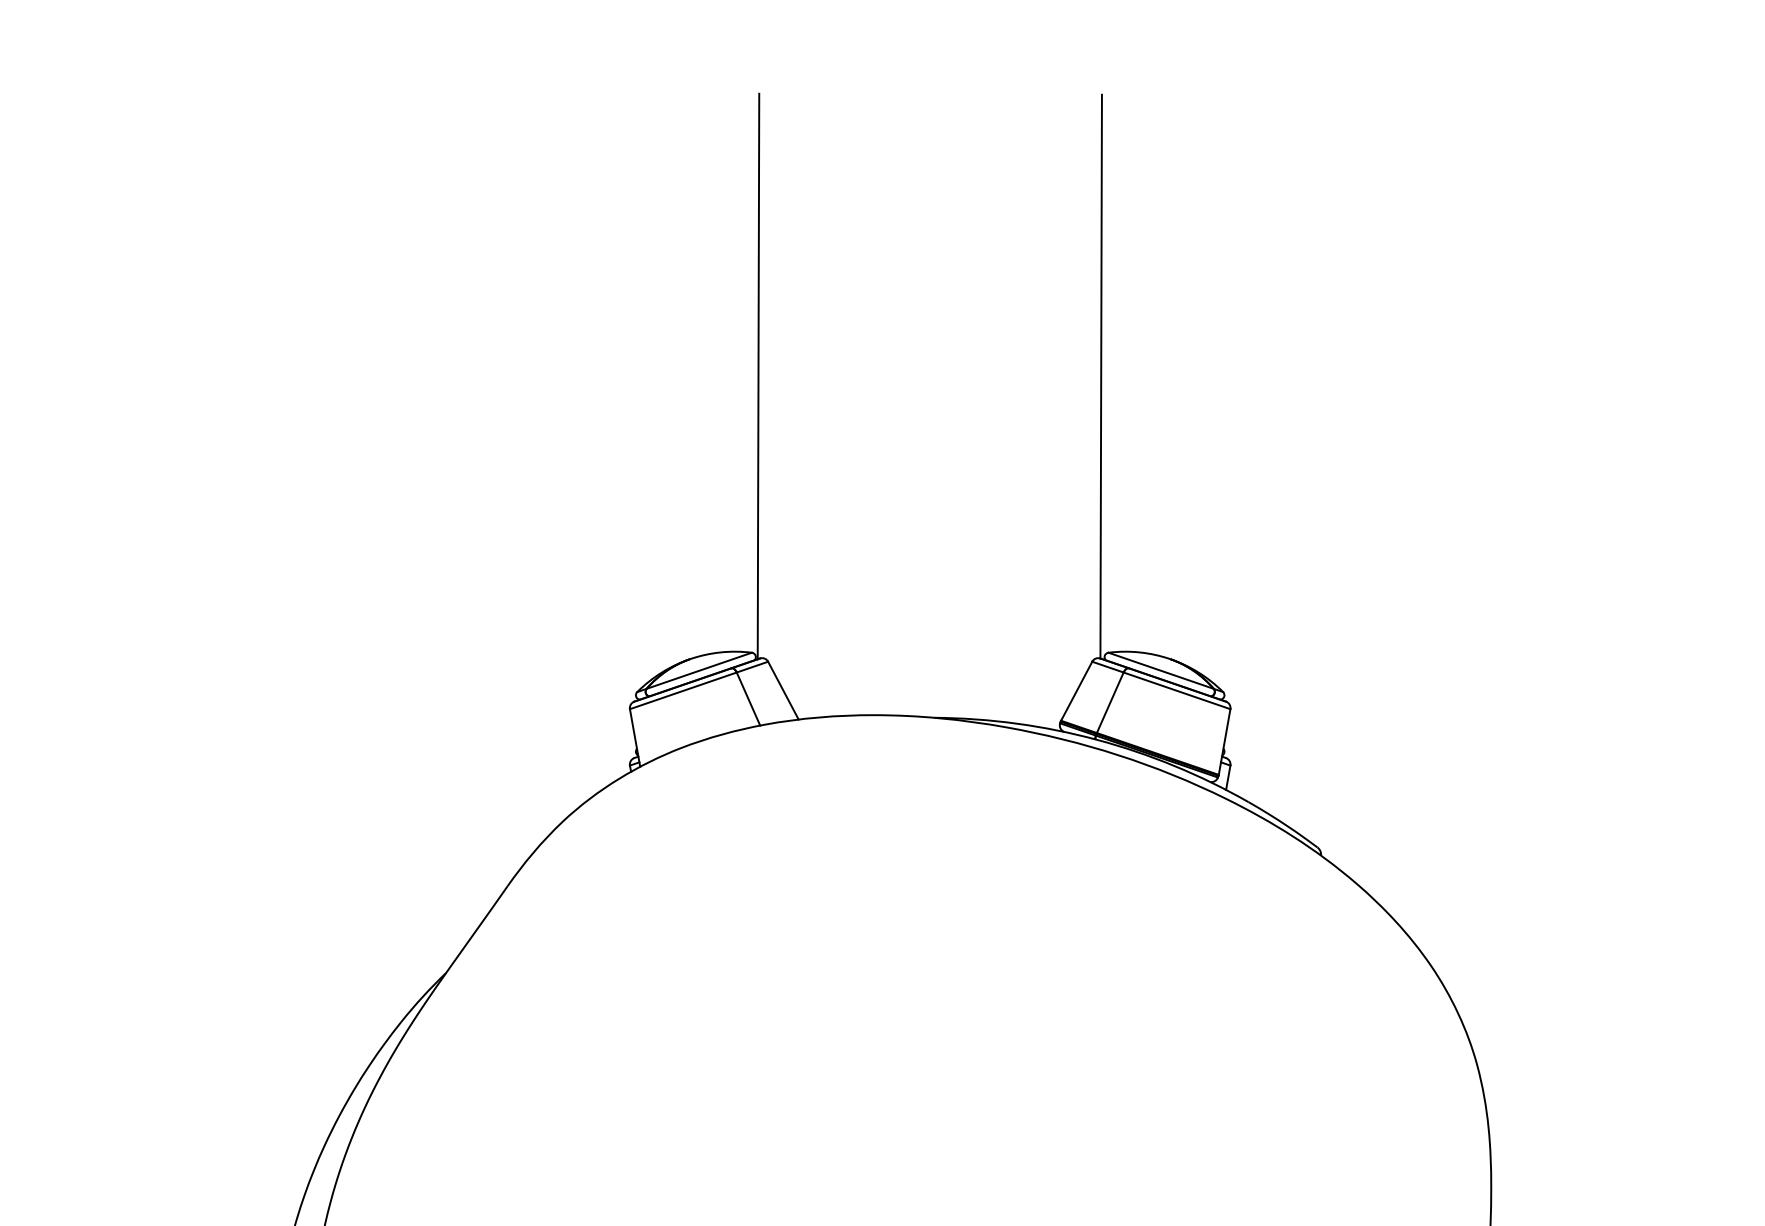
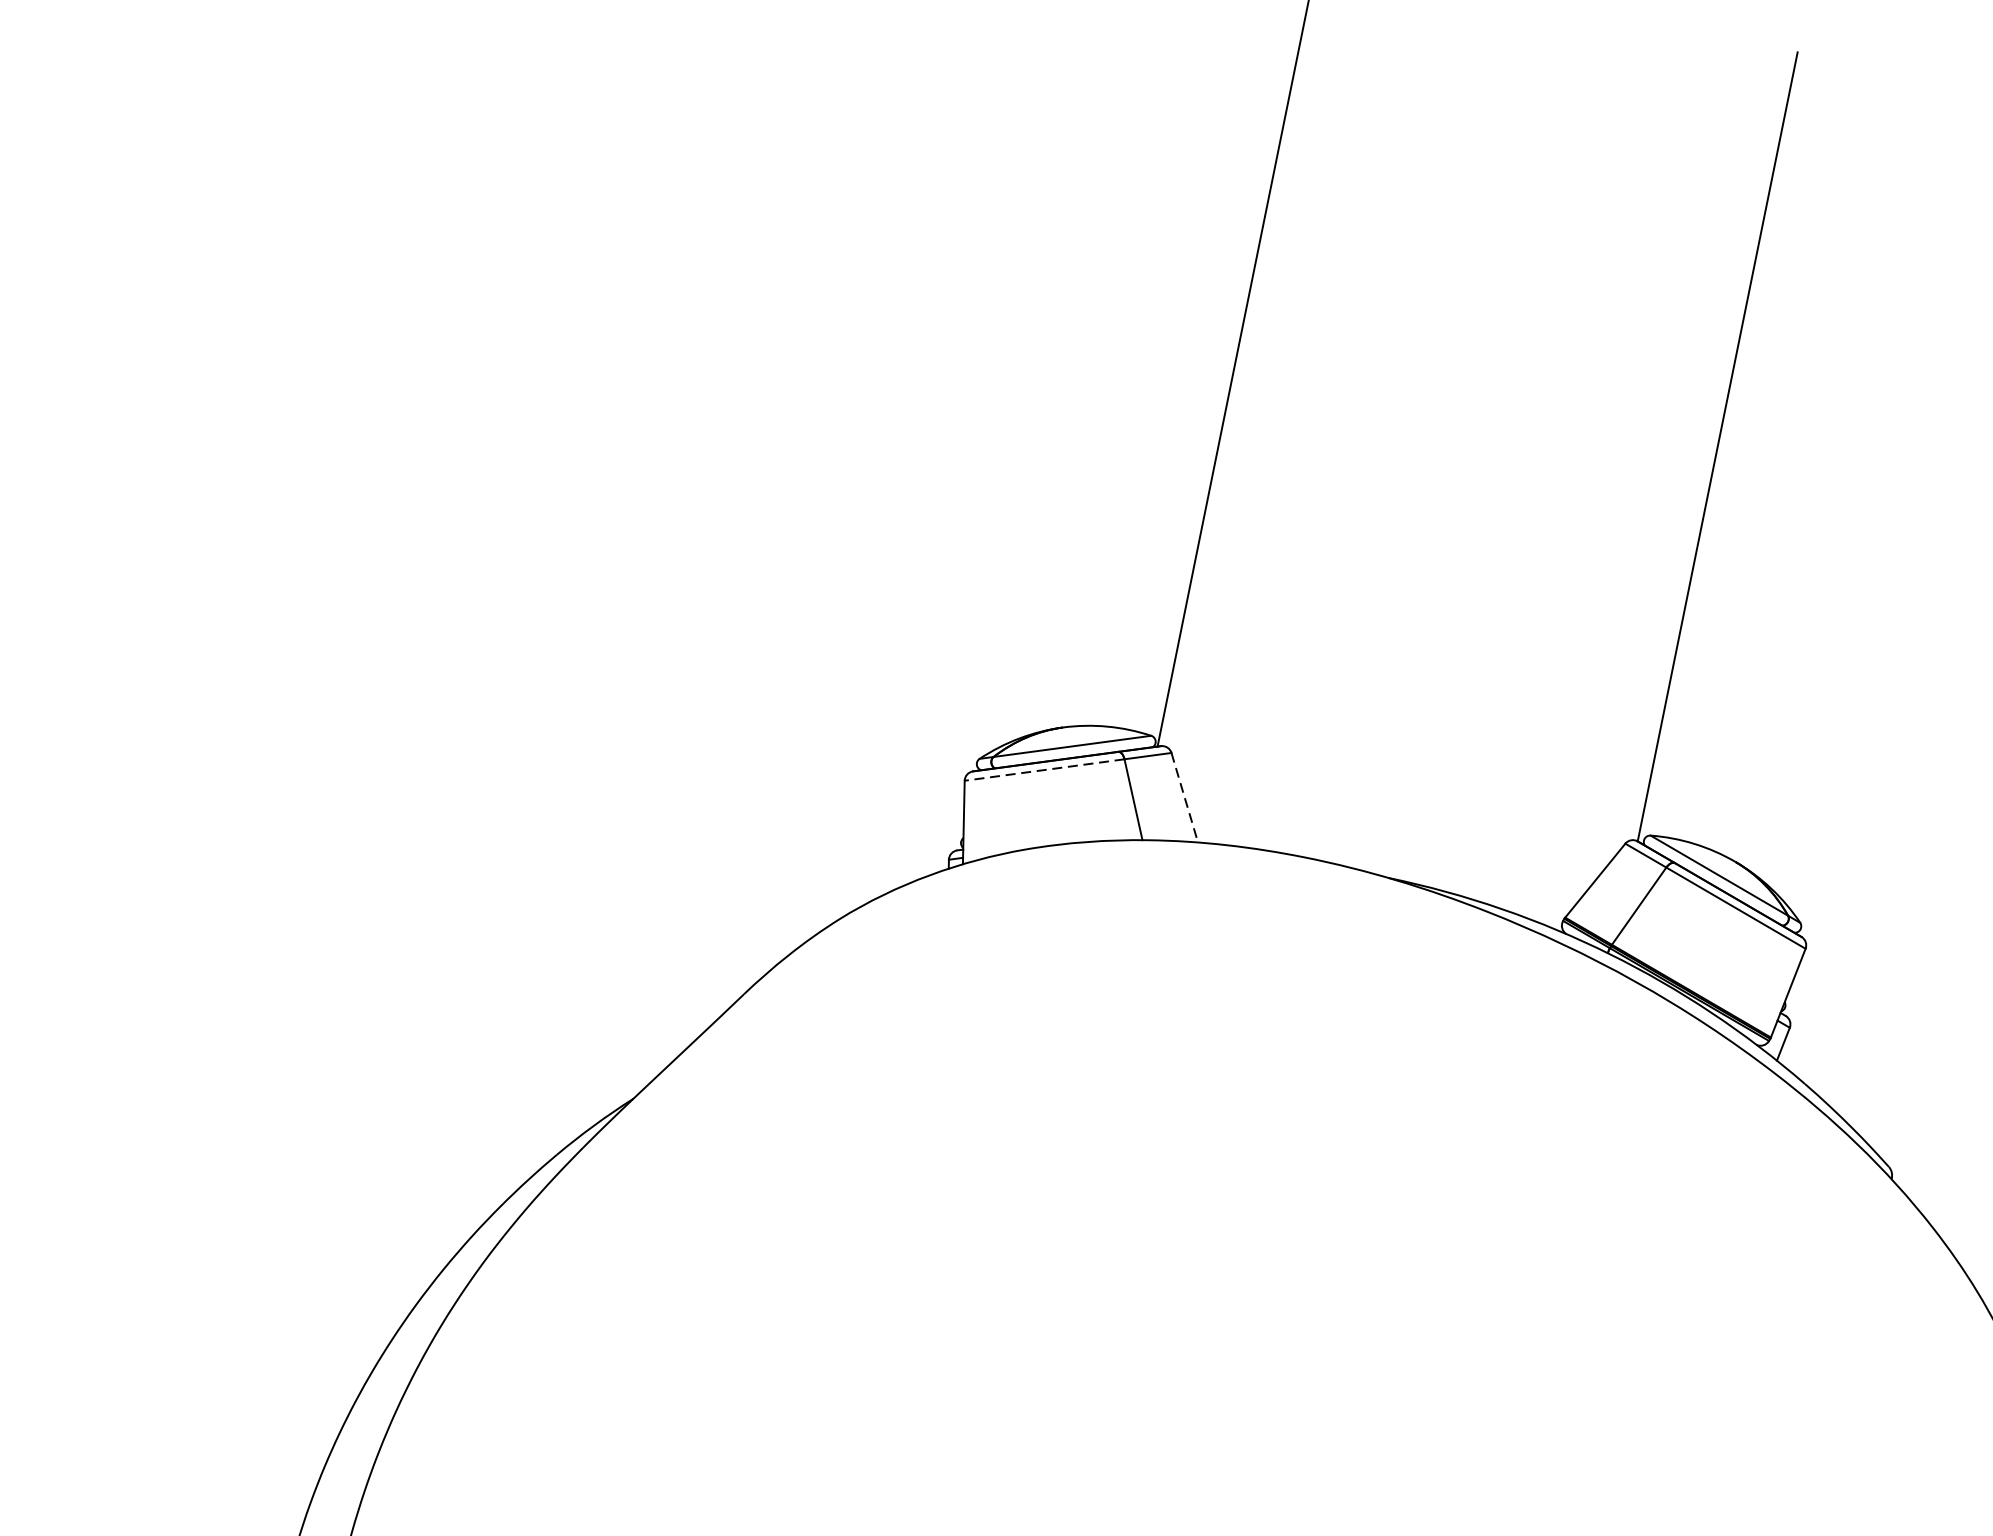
line: (783, 690) -> (1184, 797), solid -> dashed
line: (682, 691) -> (1043, 770), solid -> dashed

